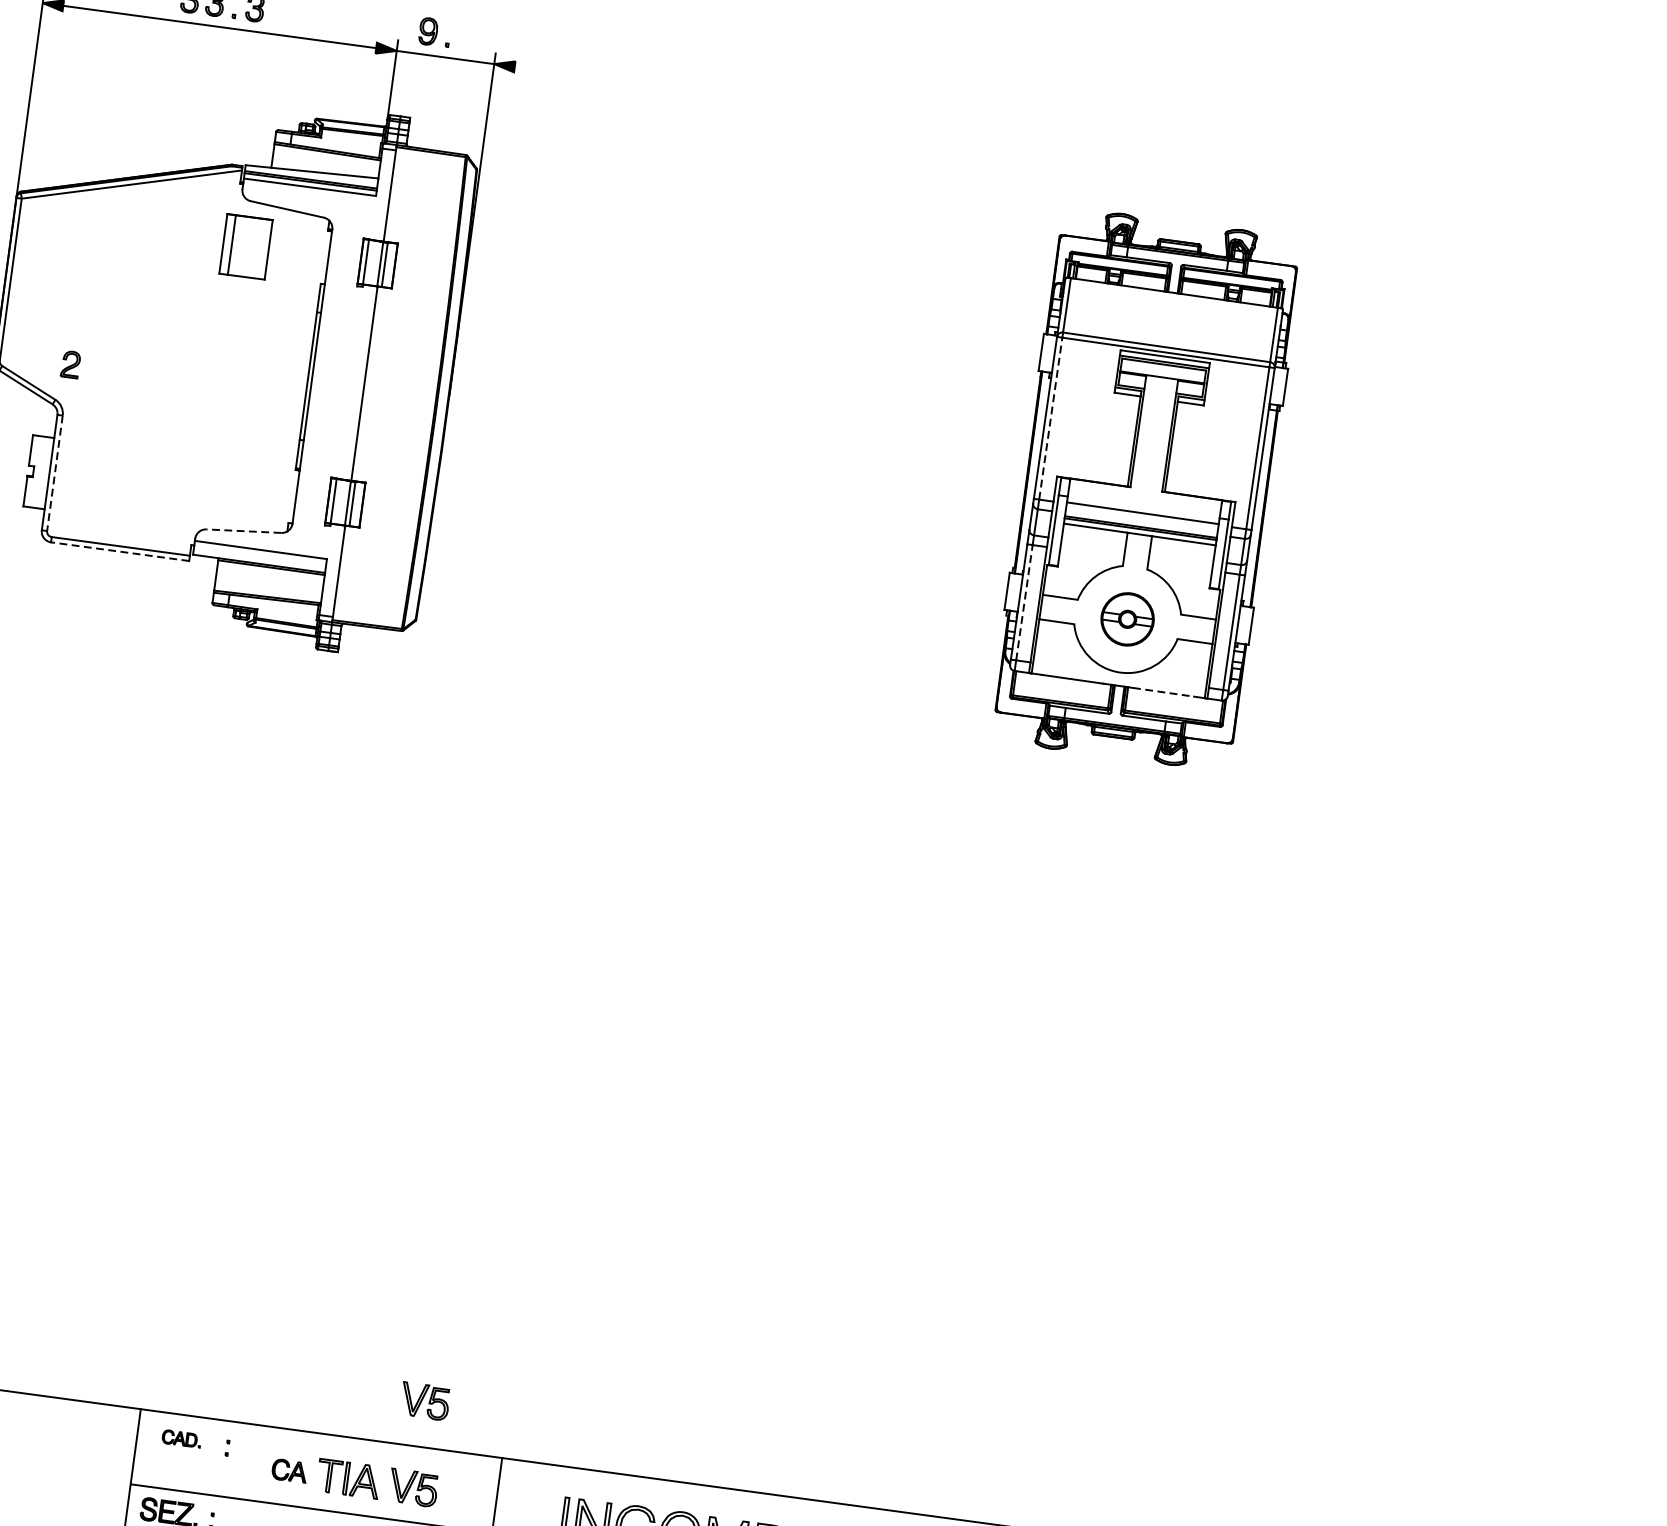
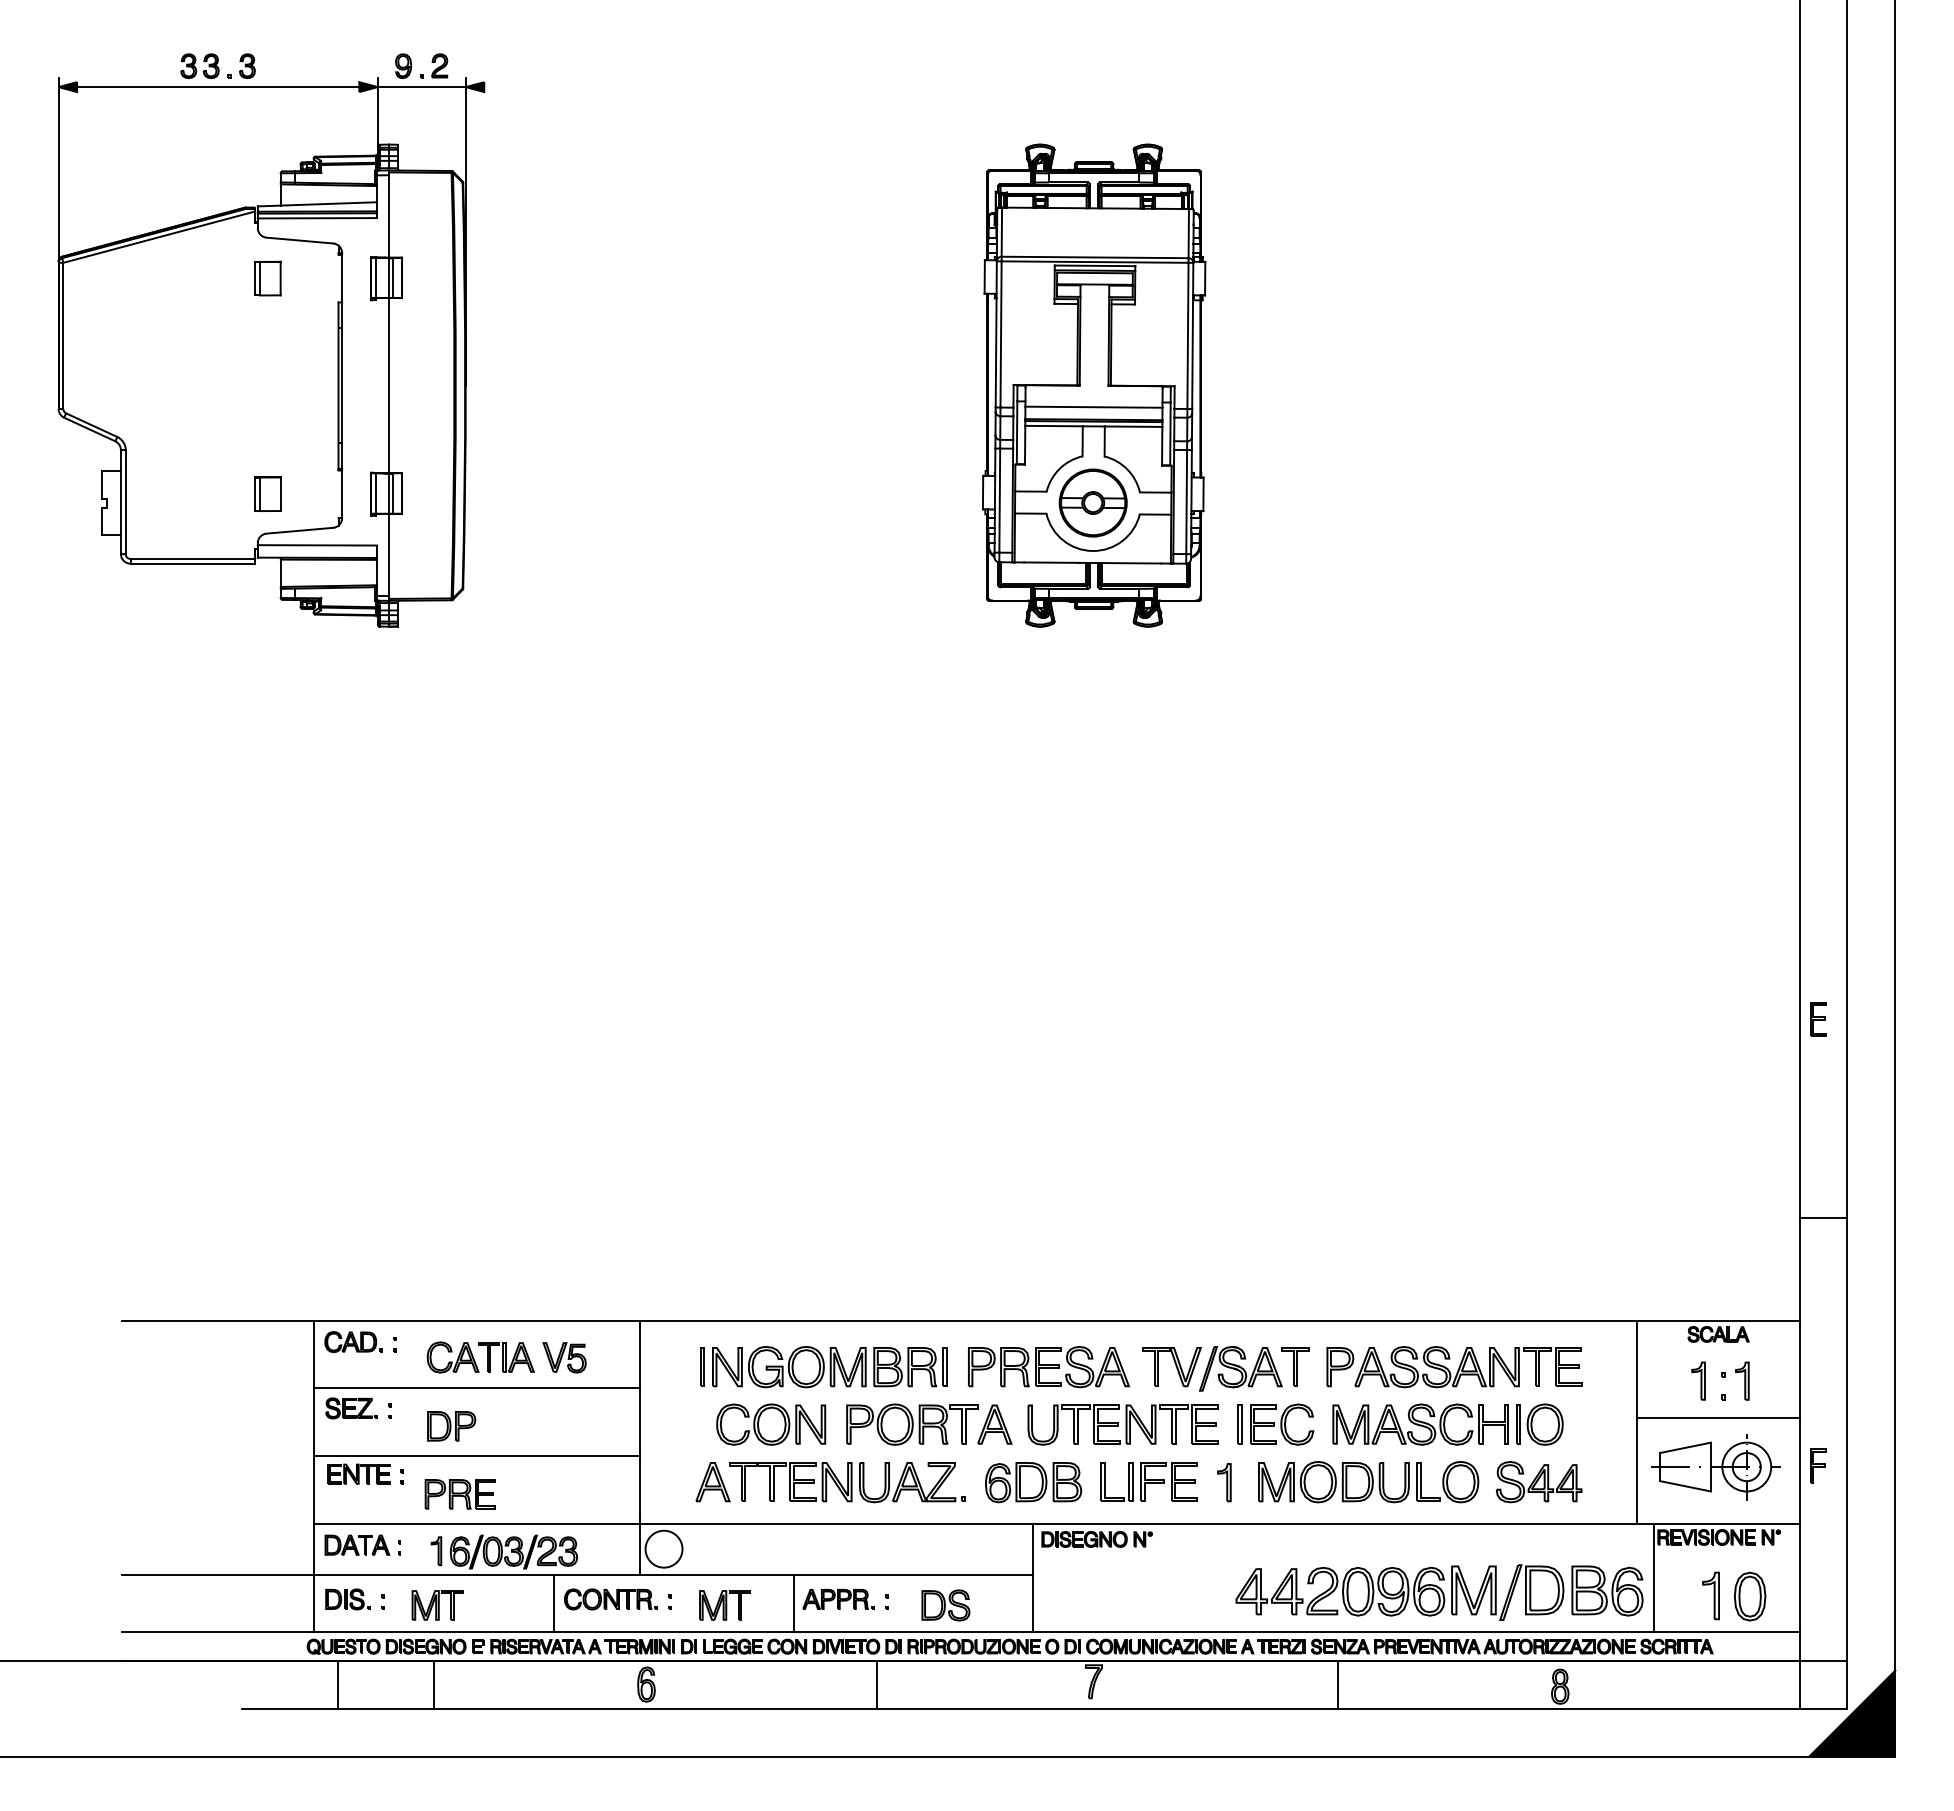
part: (245, 246) -> (267, 278), size x0.62
part: (70, 364) -> (439, 65), moved
line: (1051, 417) -> (1001, 333), dashed -> solid
line: (54, 473) -> (125, 502), dashed -> solid
part: (213, 485) -> (267, 493), added
line: (243, 530) -> (299, 530), dashed -> solid
line: (119, 551) -> (192, 563), dashed -> solid
line: (1024, 602) -> (999, 500), dashed -> solid
part: (1126, 618) -> (1092, 502), size x1.43
line: (1163, 692) -> (1133, 563), dashed -> solid
part: (424, 1401) -> (564, 1279), removed
part: (181, 1438) -> (353, 1341), size x1.67
part: (289, 1470) -> (452, 1357), size x1.67

